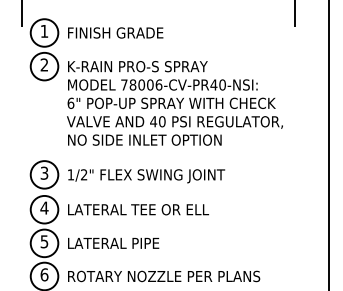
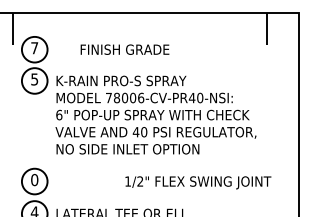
text: (44, 31) -> (34, 48), 1 -> 7
text: (115, 32) -> (124, 49), moved
text: (44, 64) -> (34, 78), 2 -> 5
text: (44, 172) -> (34, 179), 3 -> 0
text: (146, 176) -> (198, 183), moved

